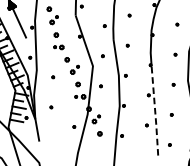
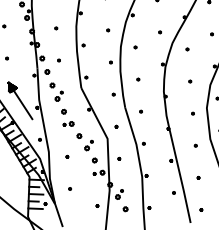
line: (155, 110) -> (180, 175), dashed -> solid

